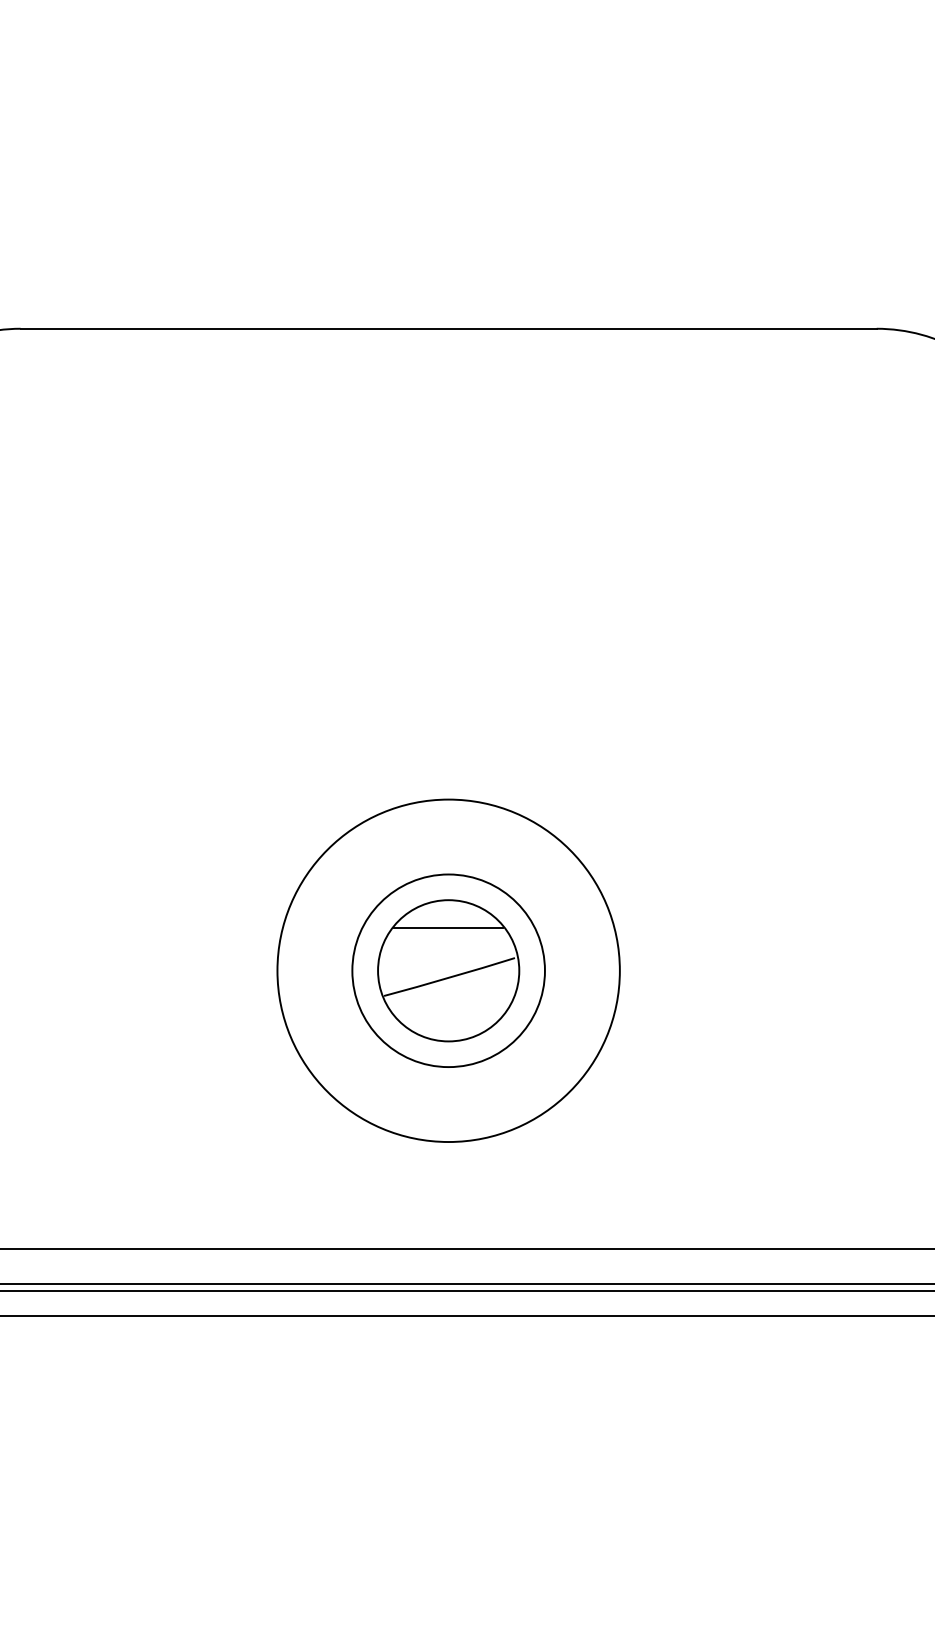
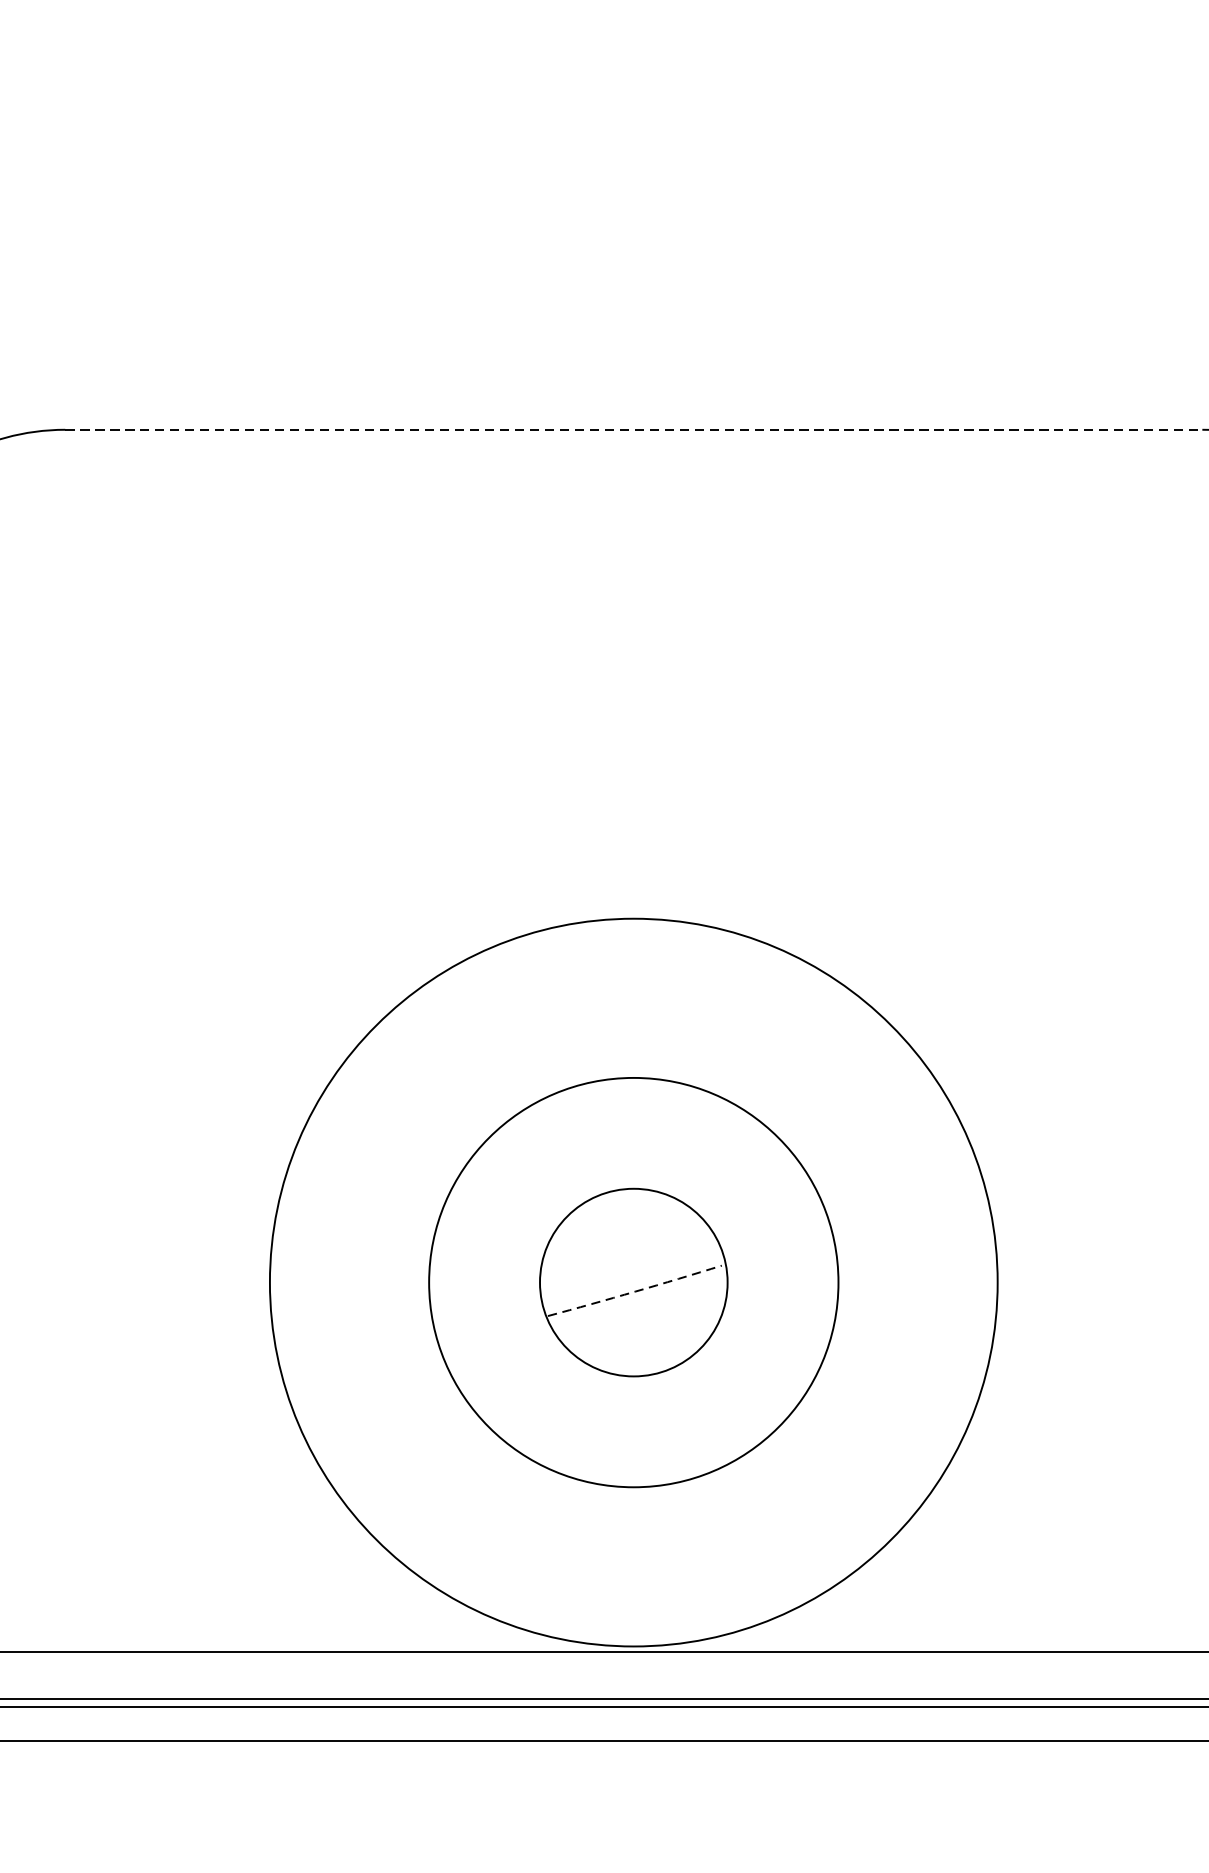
line: (449, 328) -> (634, 429), solid -> dashed
line: (448, 928) -> (633, 1226), removed
circle: (448, 970) -> (633, 1282), size x1.6
circle: (448, 970) -> (633, 1282), size x1.6
arc: (449, 977) -> (634, 1291), solid -> dashed

